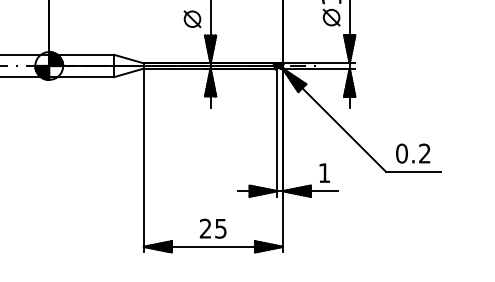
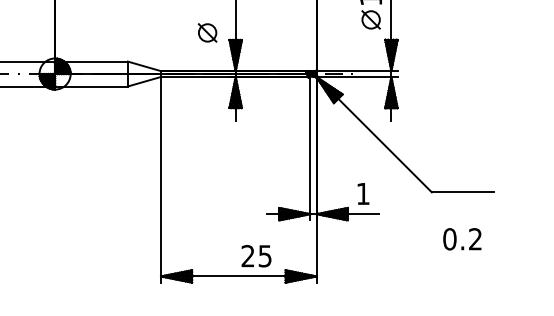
part: (192, 19) -> (207, 33), moved
text: (413, 153) -> (462, 239), moved
text: (212, 228) -> (255, 255), moved

